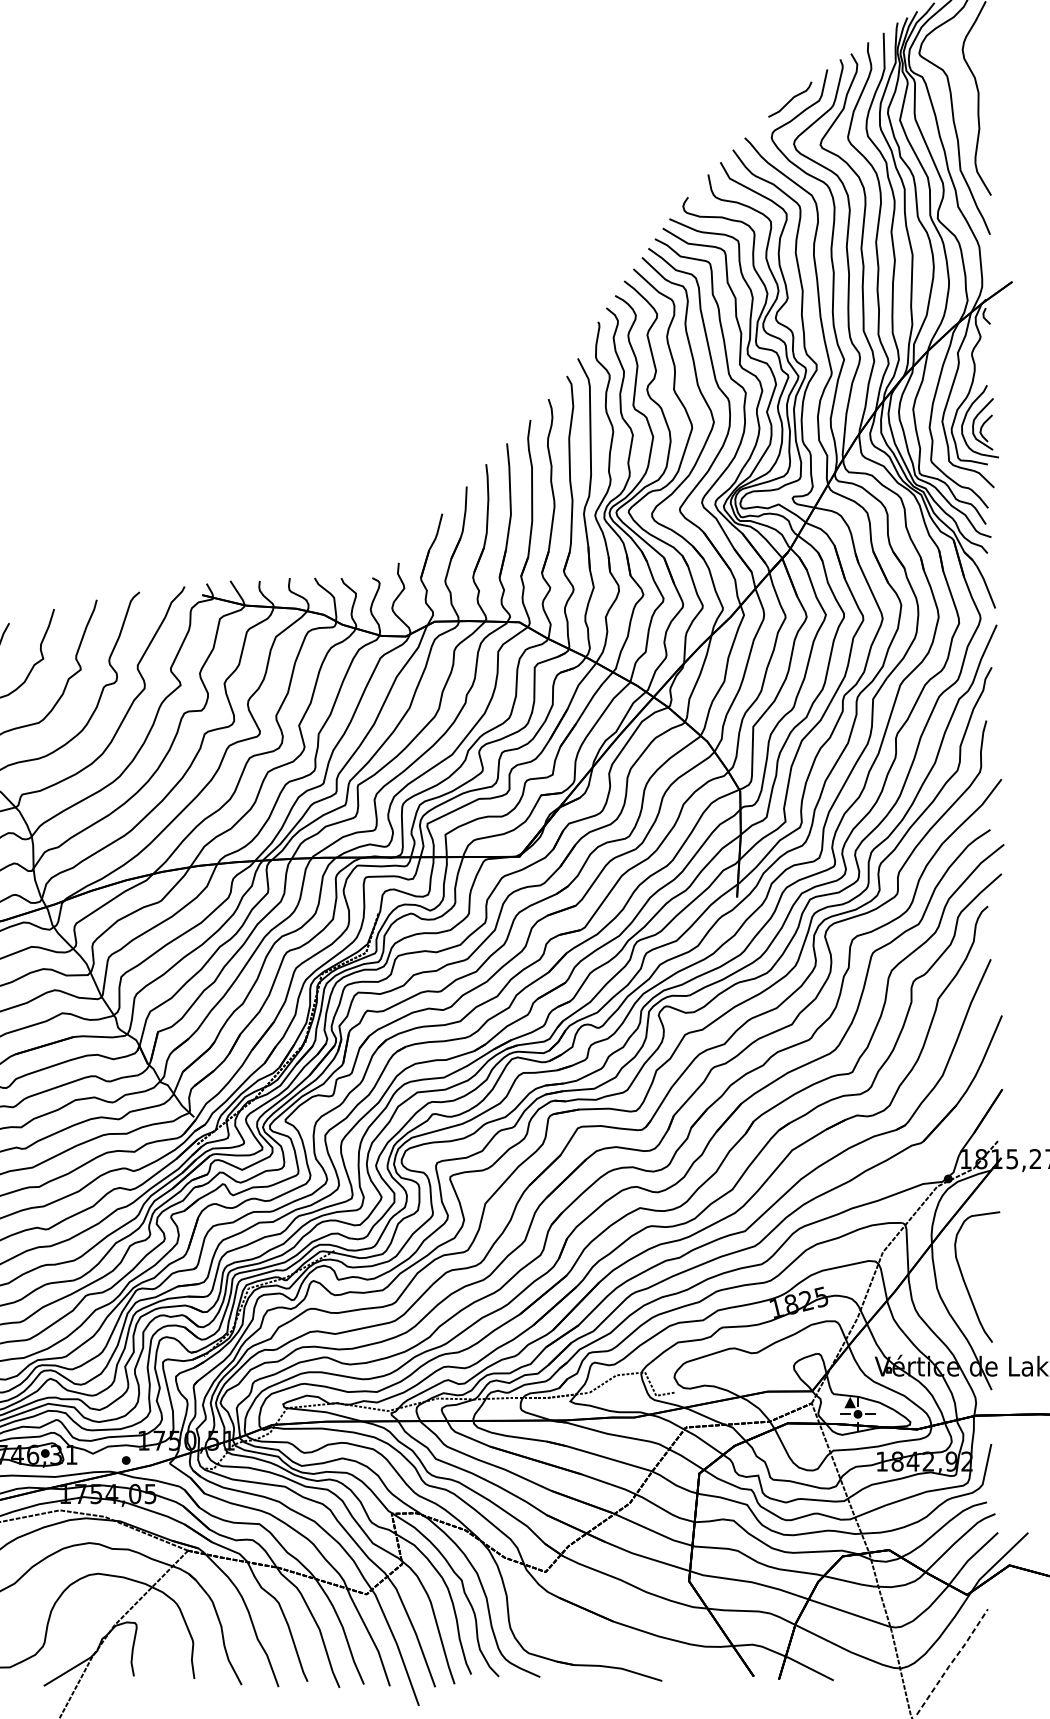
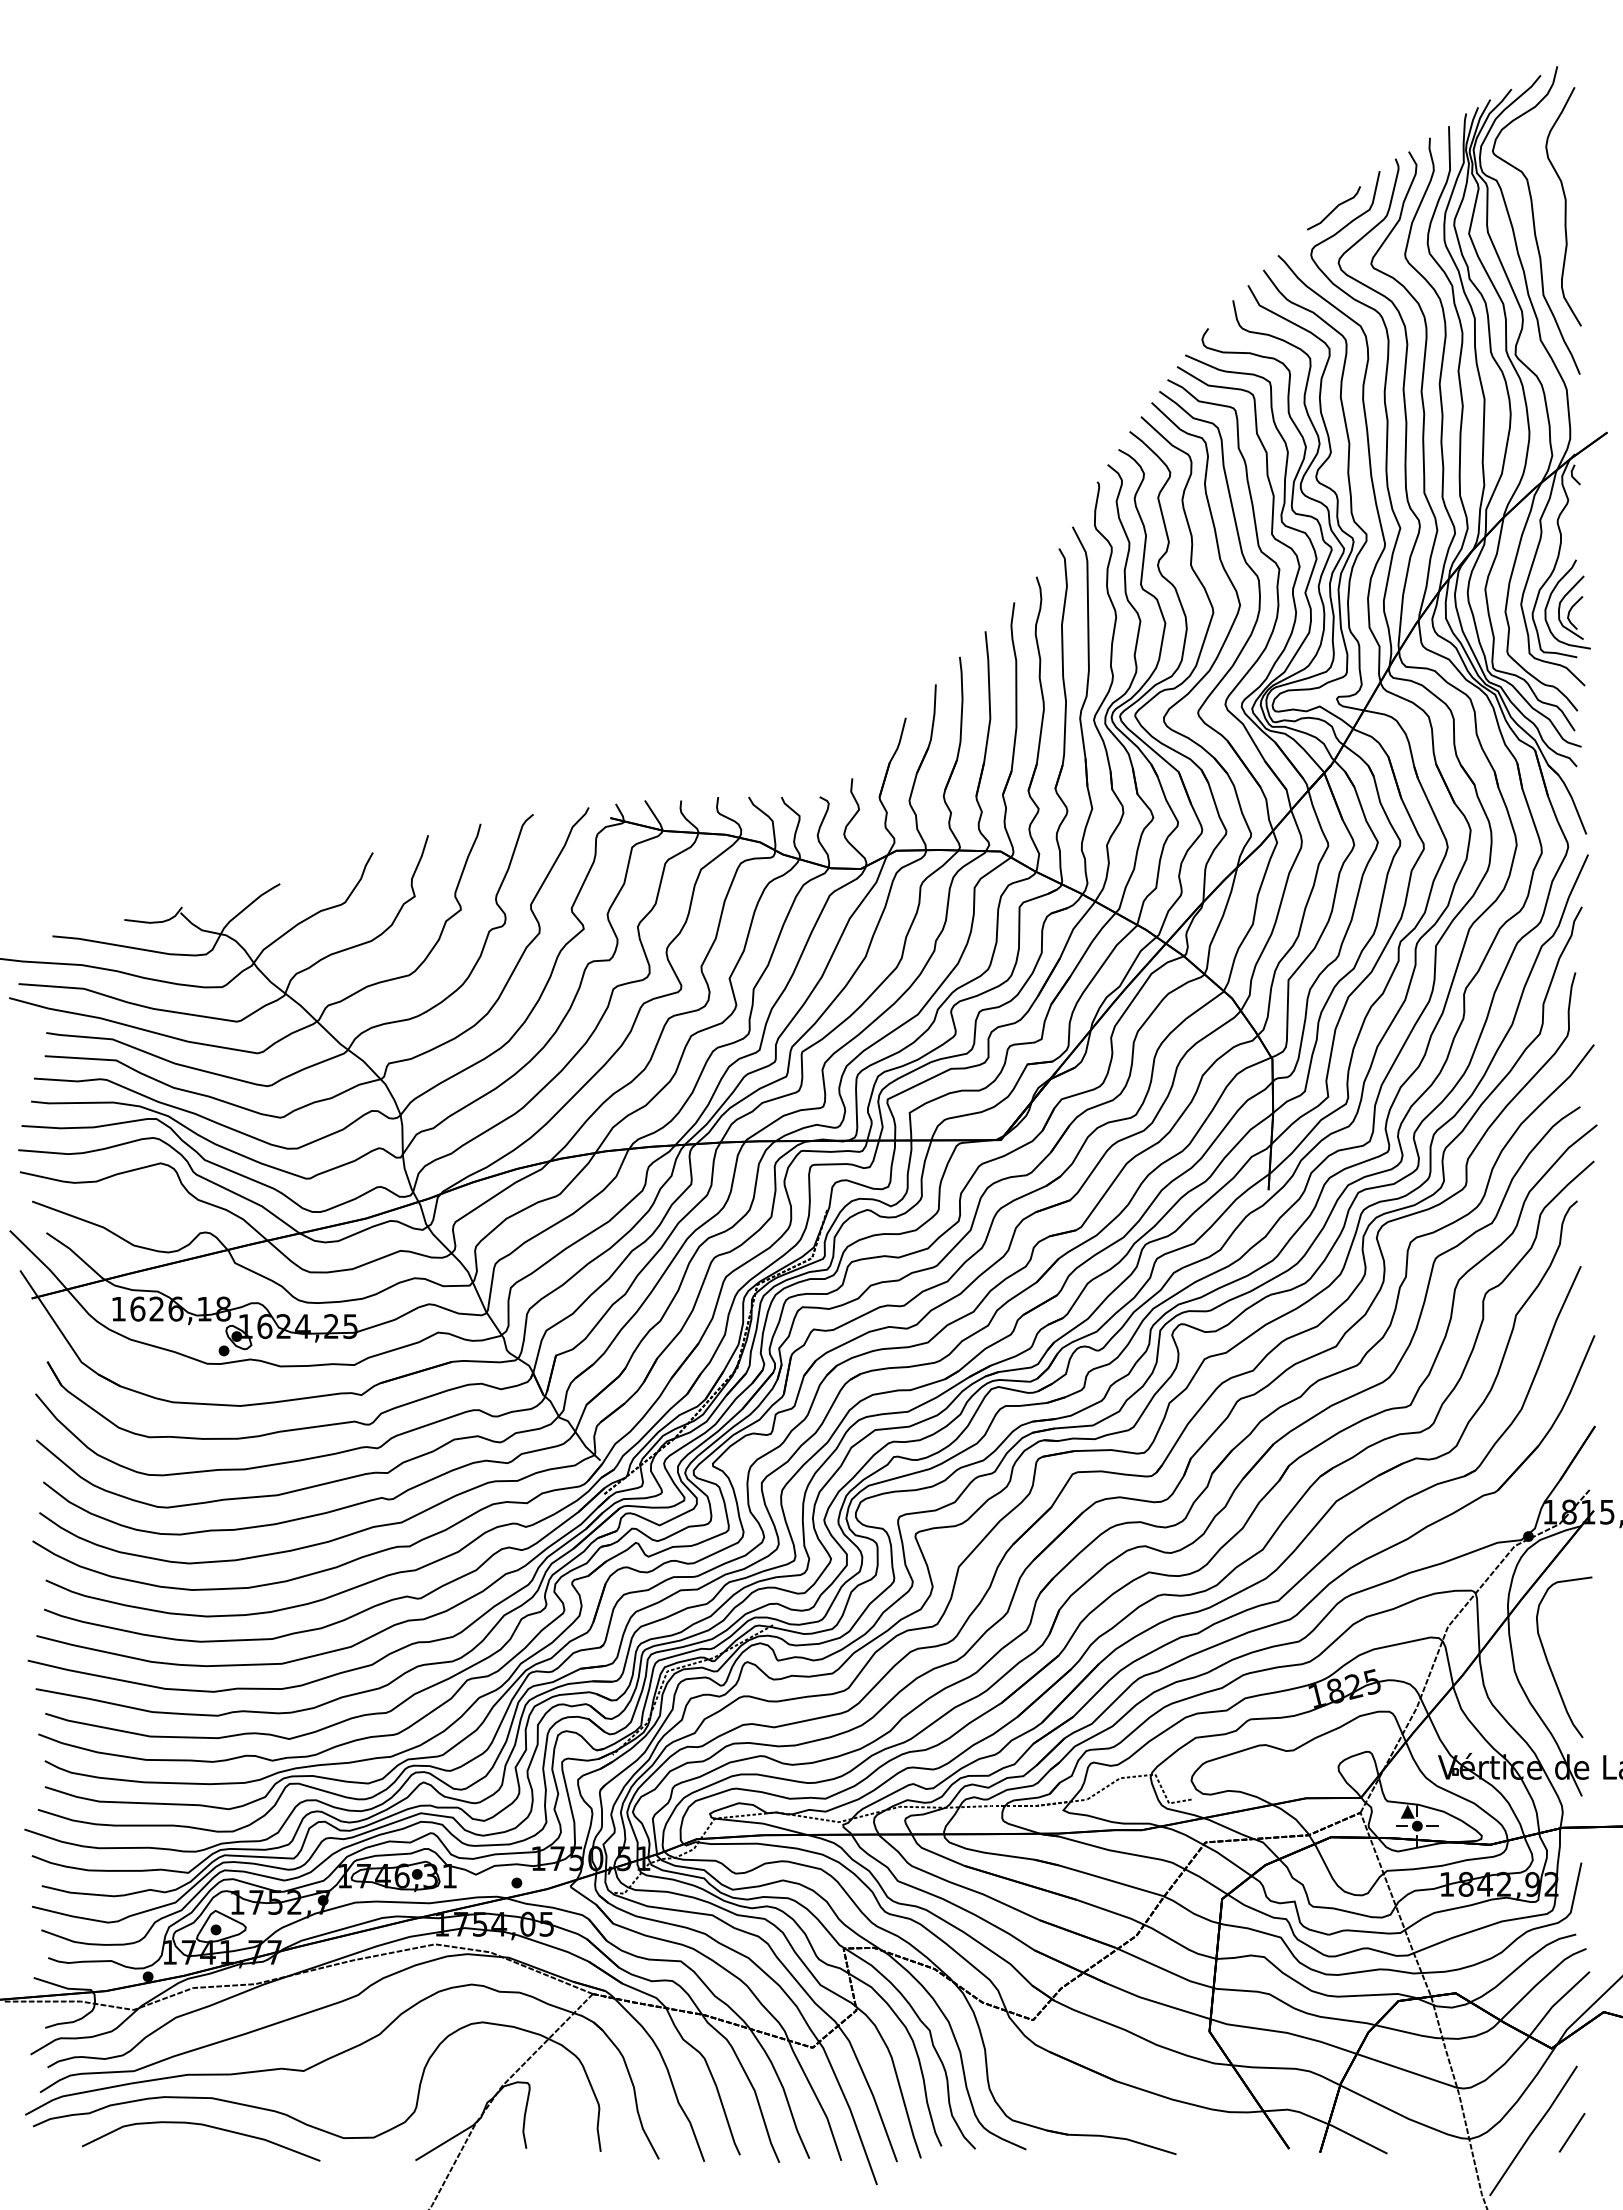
line: (952, 1661) -> (1533, 2130), dashed -> solid
line: (983, 1663) -> (1571, 2132), added

